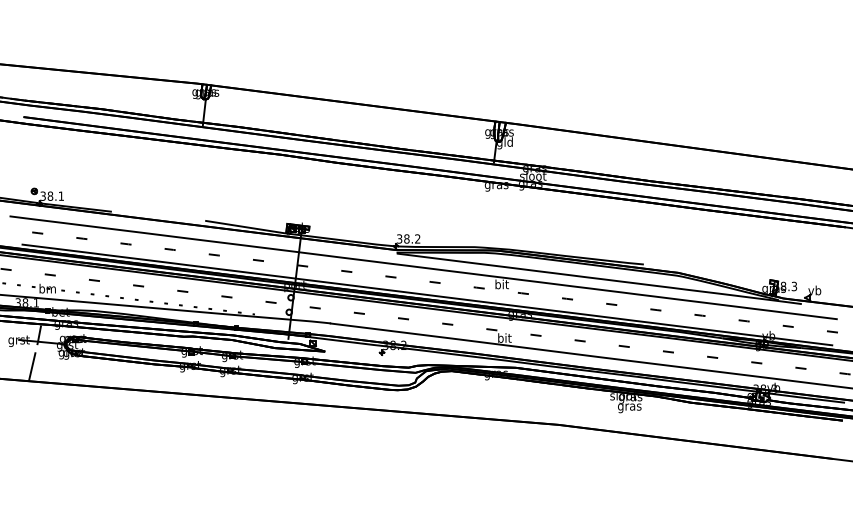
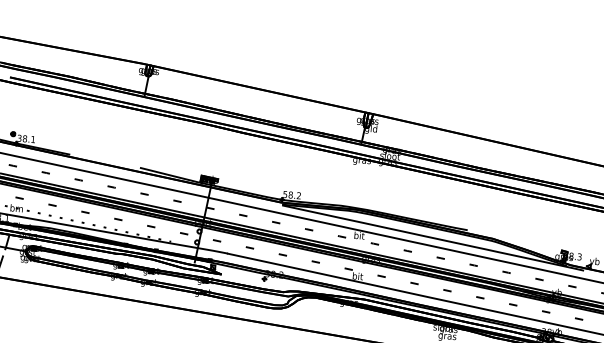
text: (399, 238) -> (285, 194), 38.2 -> 58.2

